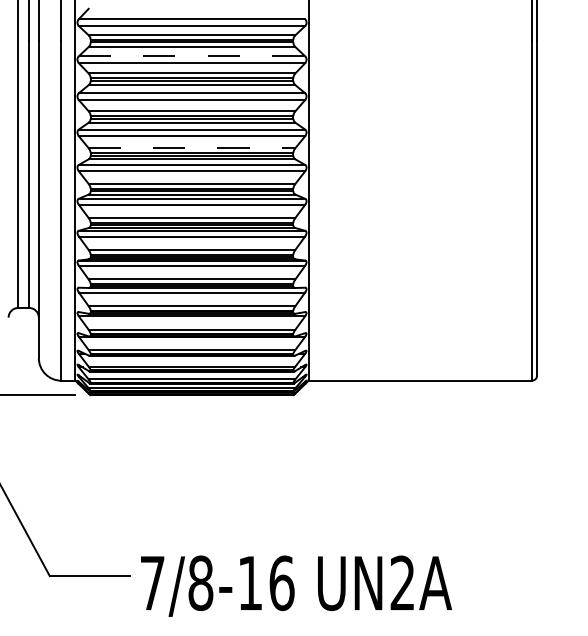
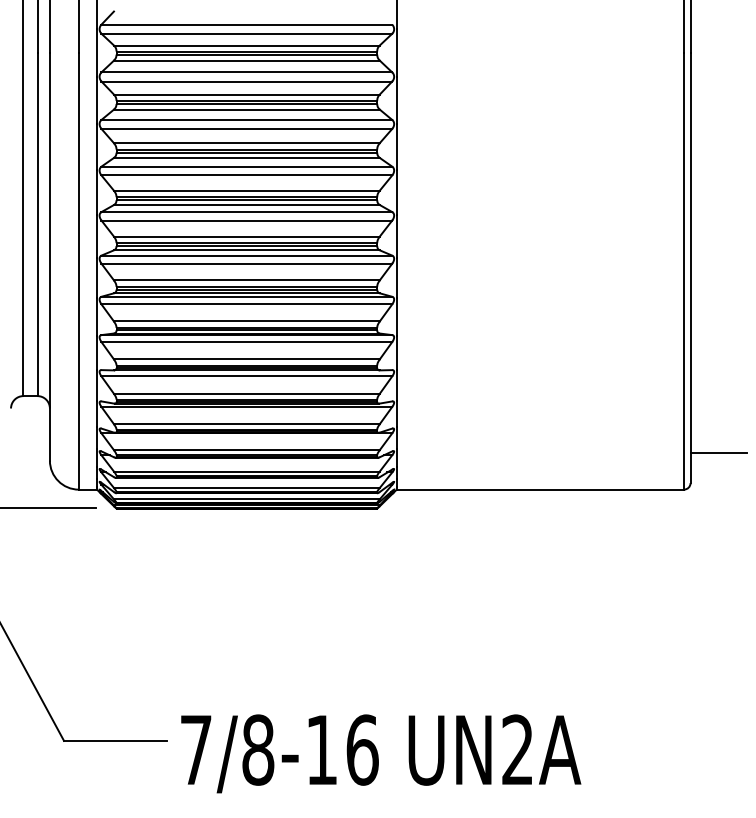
line: (192, 56) -> (247, 72), dashed -> solid
line: (192, 148) -> (247, 191), dashed -> solid
line: (558, 352) -> (718, 453), added

